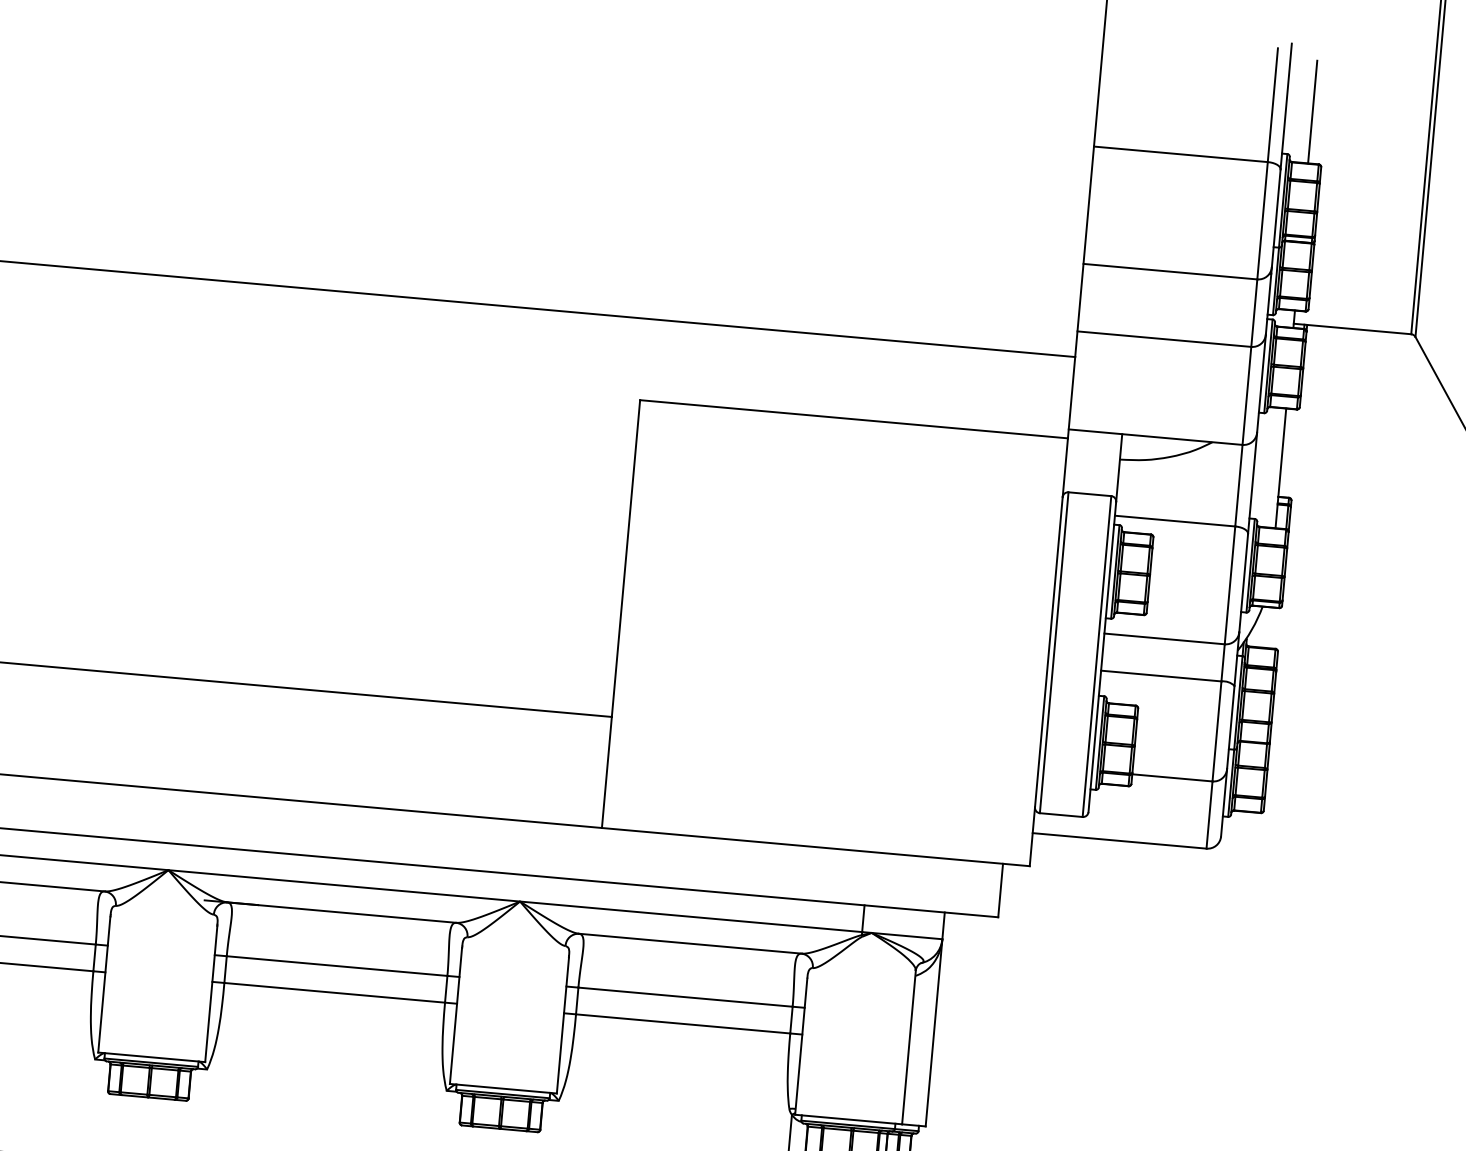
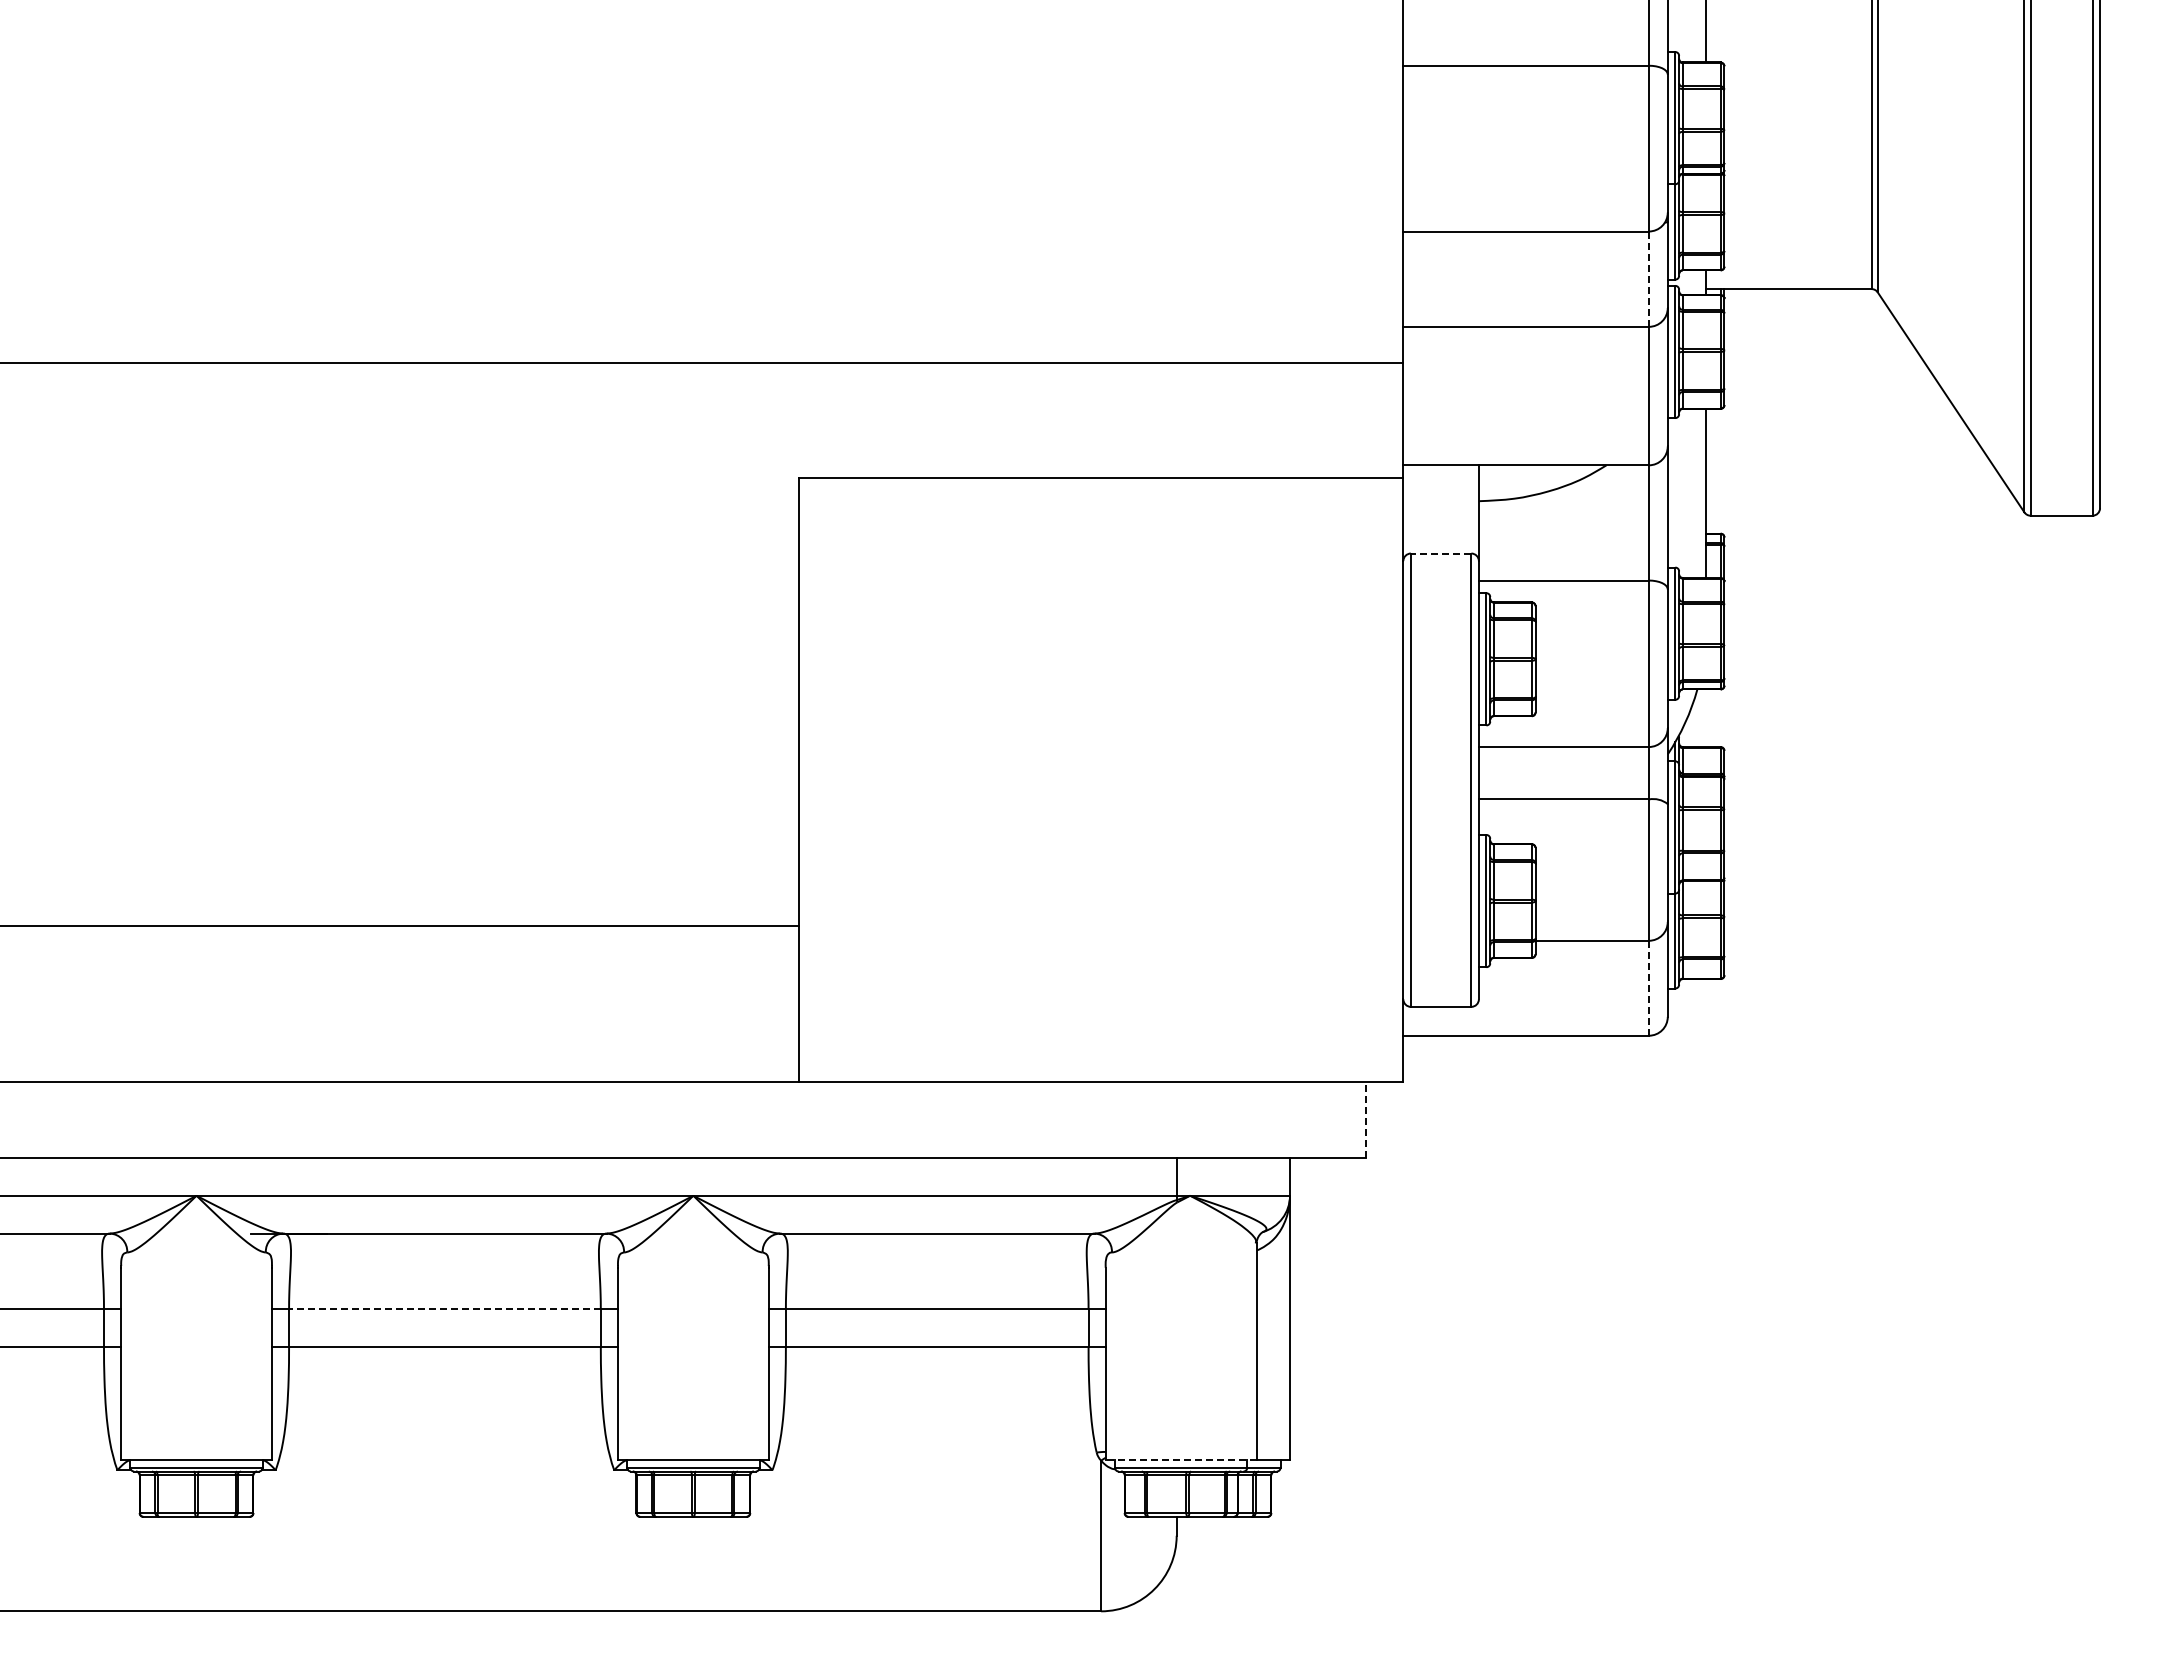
line: (1254, 313) -> (1648, 279), solid -> dashed
line: (1089, 494) -> (1440, 553), solid -> dashed
line: (1209, 814) -> (1648, 987), solid -> dashed
line: (1000, 890) -> (1365, 1120), solid -> dashed
line: (336, 966) -> (444, 1309), solid -> dashed
line: (848, 1119) -> (1181, 1460), solid -> dashed

